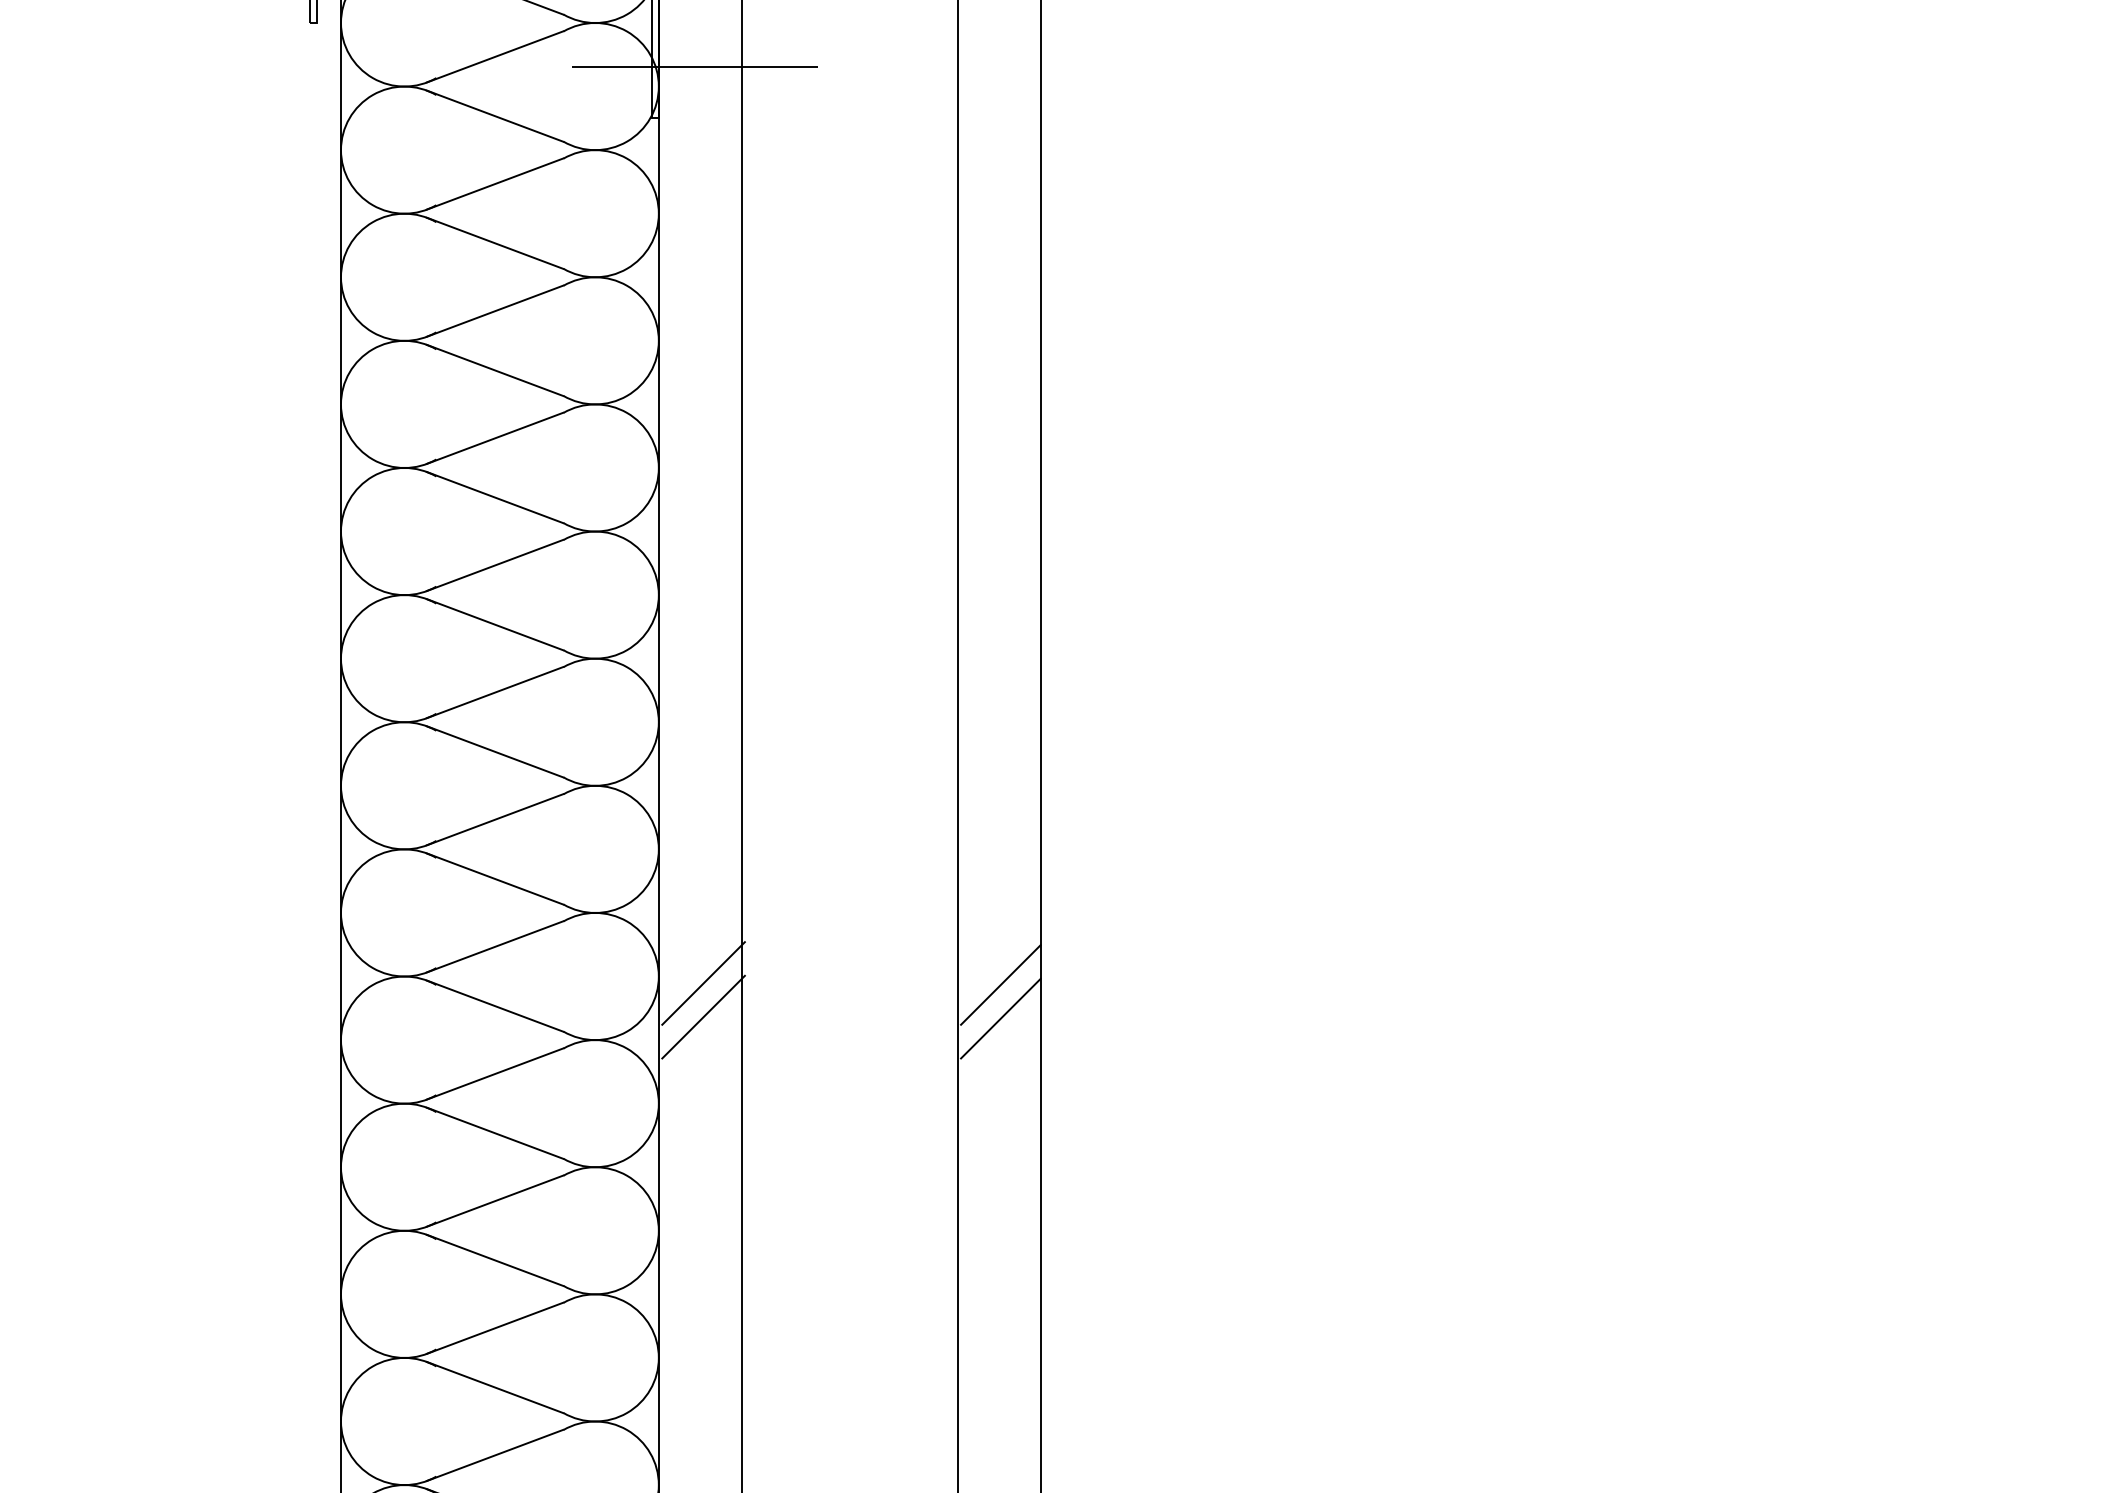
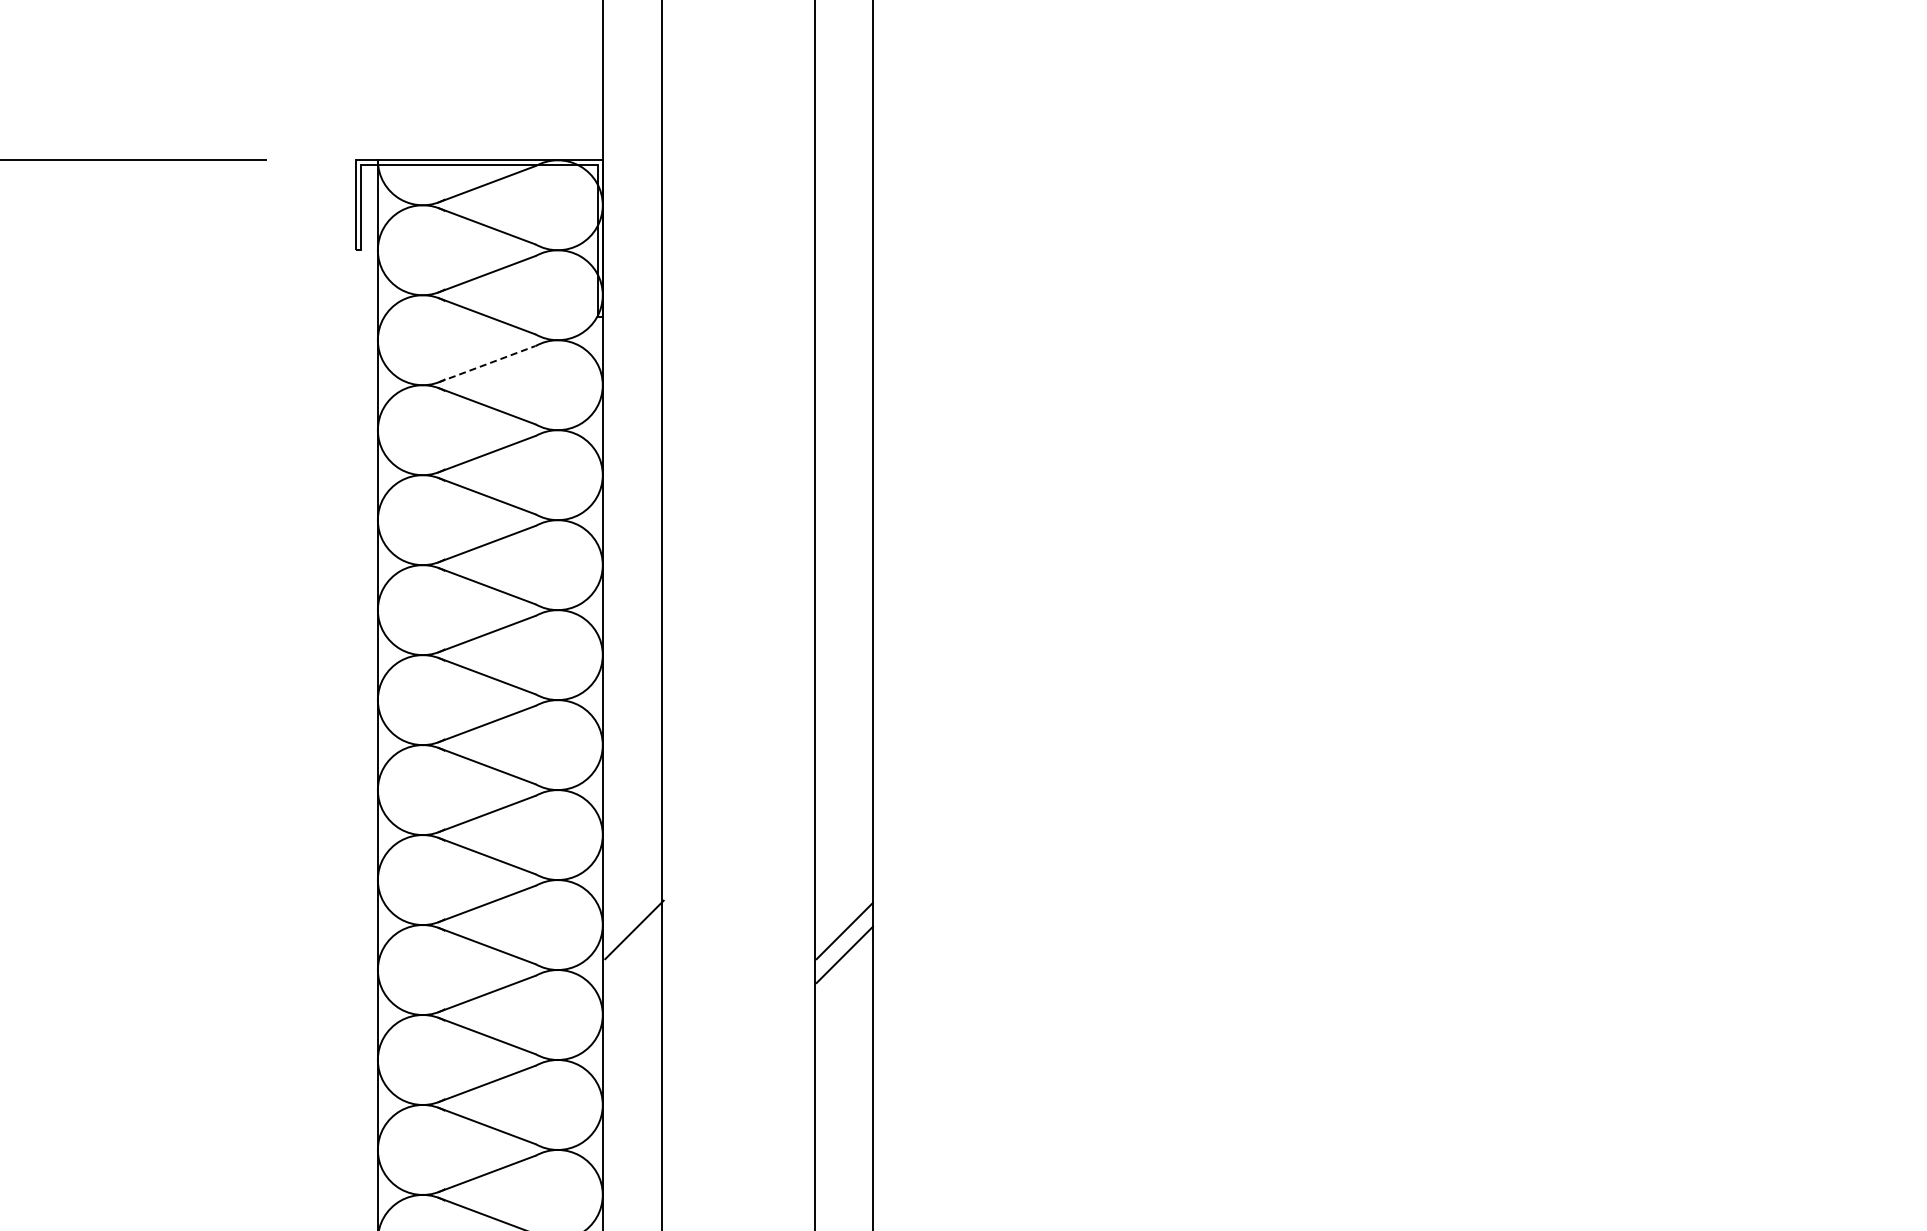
line: (695, 67) -> (628, 281), removed
line: (494, 184) -> (486, 364), solid -> dashed
line: (703, 1016) -> (634, 953), removed

